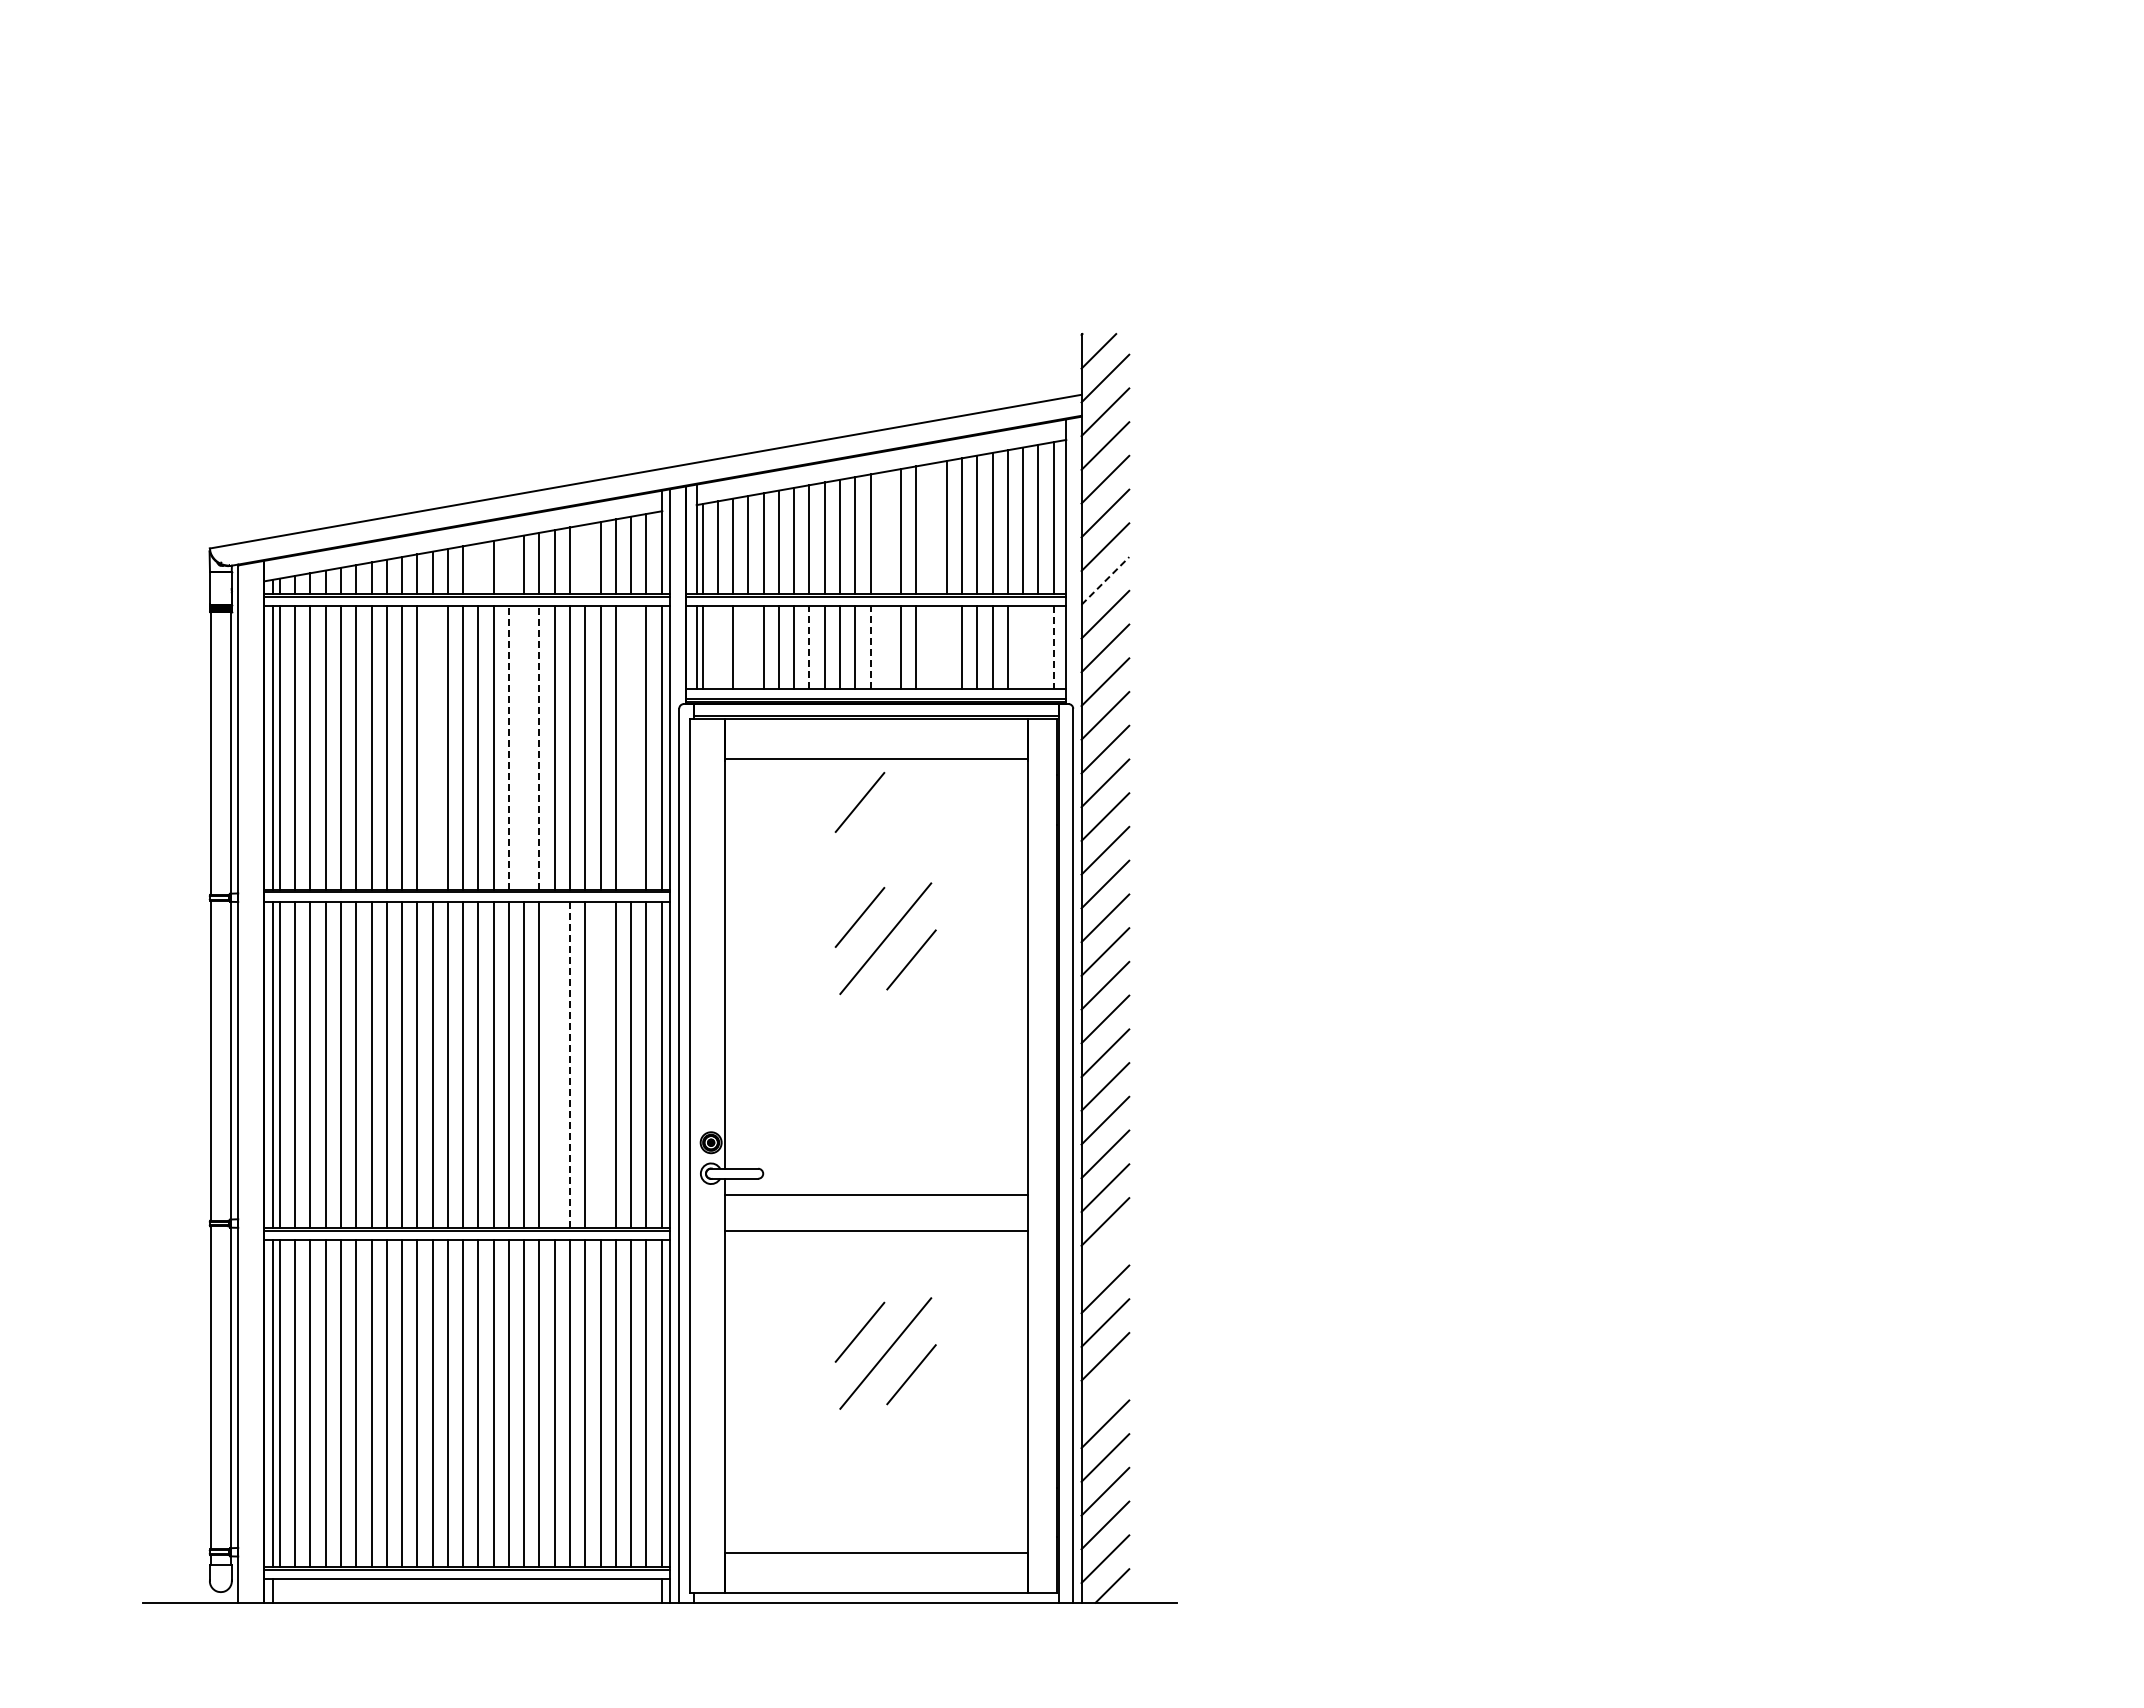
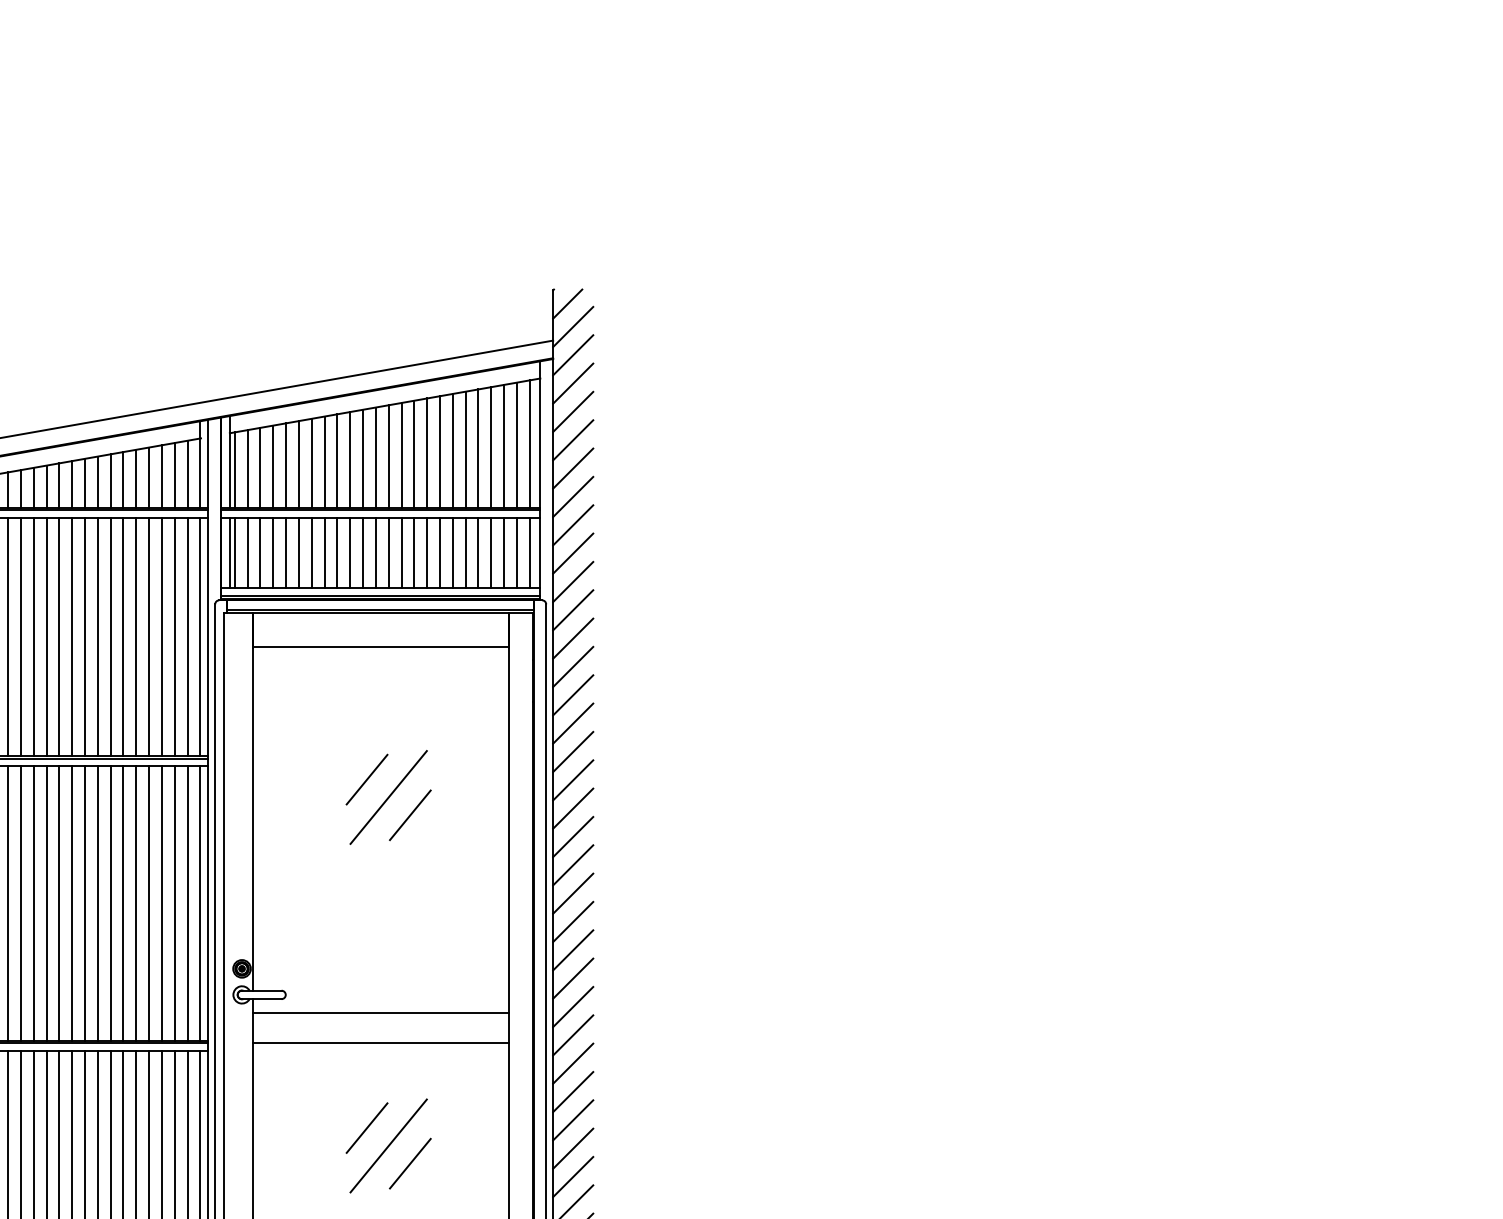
line: (931, 528) -> (427, 452), added
line: (885, 532) -> (388, 456), added
line: (585, 558) -> (136, 478), added
line: (508, 565) -> (71, 483), added
line: (478, 568) -> (46, 486), added
line: (1105, 580) -> (573, 496), dashed -> solid
line: (717, 647) -> (247, 552), added
line: (748, 647) -> (273, 552), added
line: (809, 647) -> (324, 552), dashed -> solid
line: (870, 647) -> (375, 552), dashed -> solid
line: (885, 647) -> (388, 552), added
line: (931, 647) -> (427, 552), added
line: (946, 647) -> (439, 552), added
line: (1023, 647) -> (504, 552), added
line: (1038, 647) -> (517, 552), added
line: (1053, 647) -> (529, 552), dashed -> solid
line: (432, 747) -> (7, 636), added
line: (508, 747) -> (71, 636), dashed -> solid
line: (524, 747) -> (85, 636), added
line: (539, 747) -> (97, 636), dashed -> solid
line: (631, 747) -> (175, 636), added
line: (859, 802) -> (366, 683), removed
line: (554, 1064) -> (110, 903), added
line: (569, 1064) -> (123, 903), dashed -> solid
line: (600, 1064) -> (149, 903), added
line: (1105, 1255) -> (573, 1063), added
line: (1105, 1390) -> (573, 1176), added

